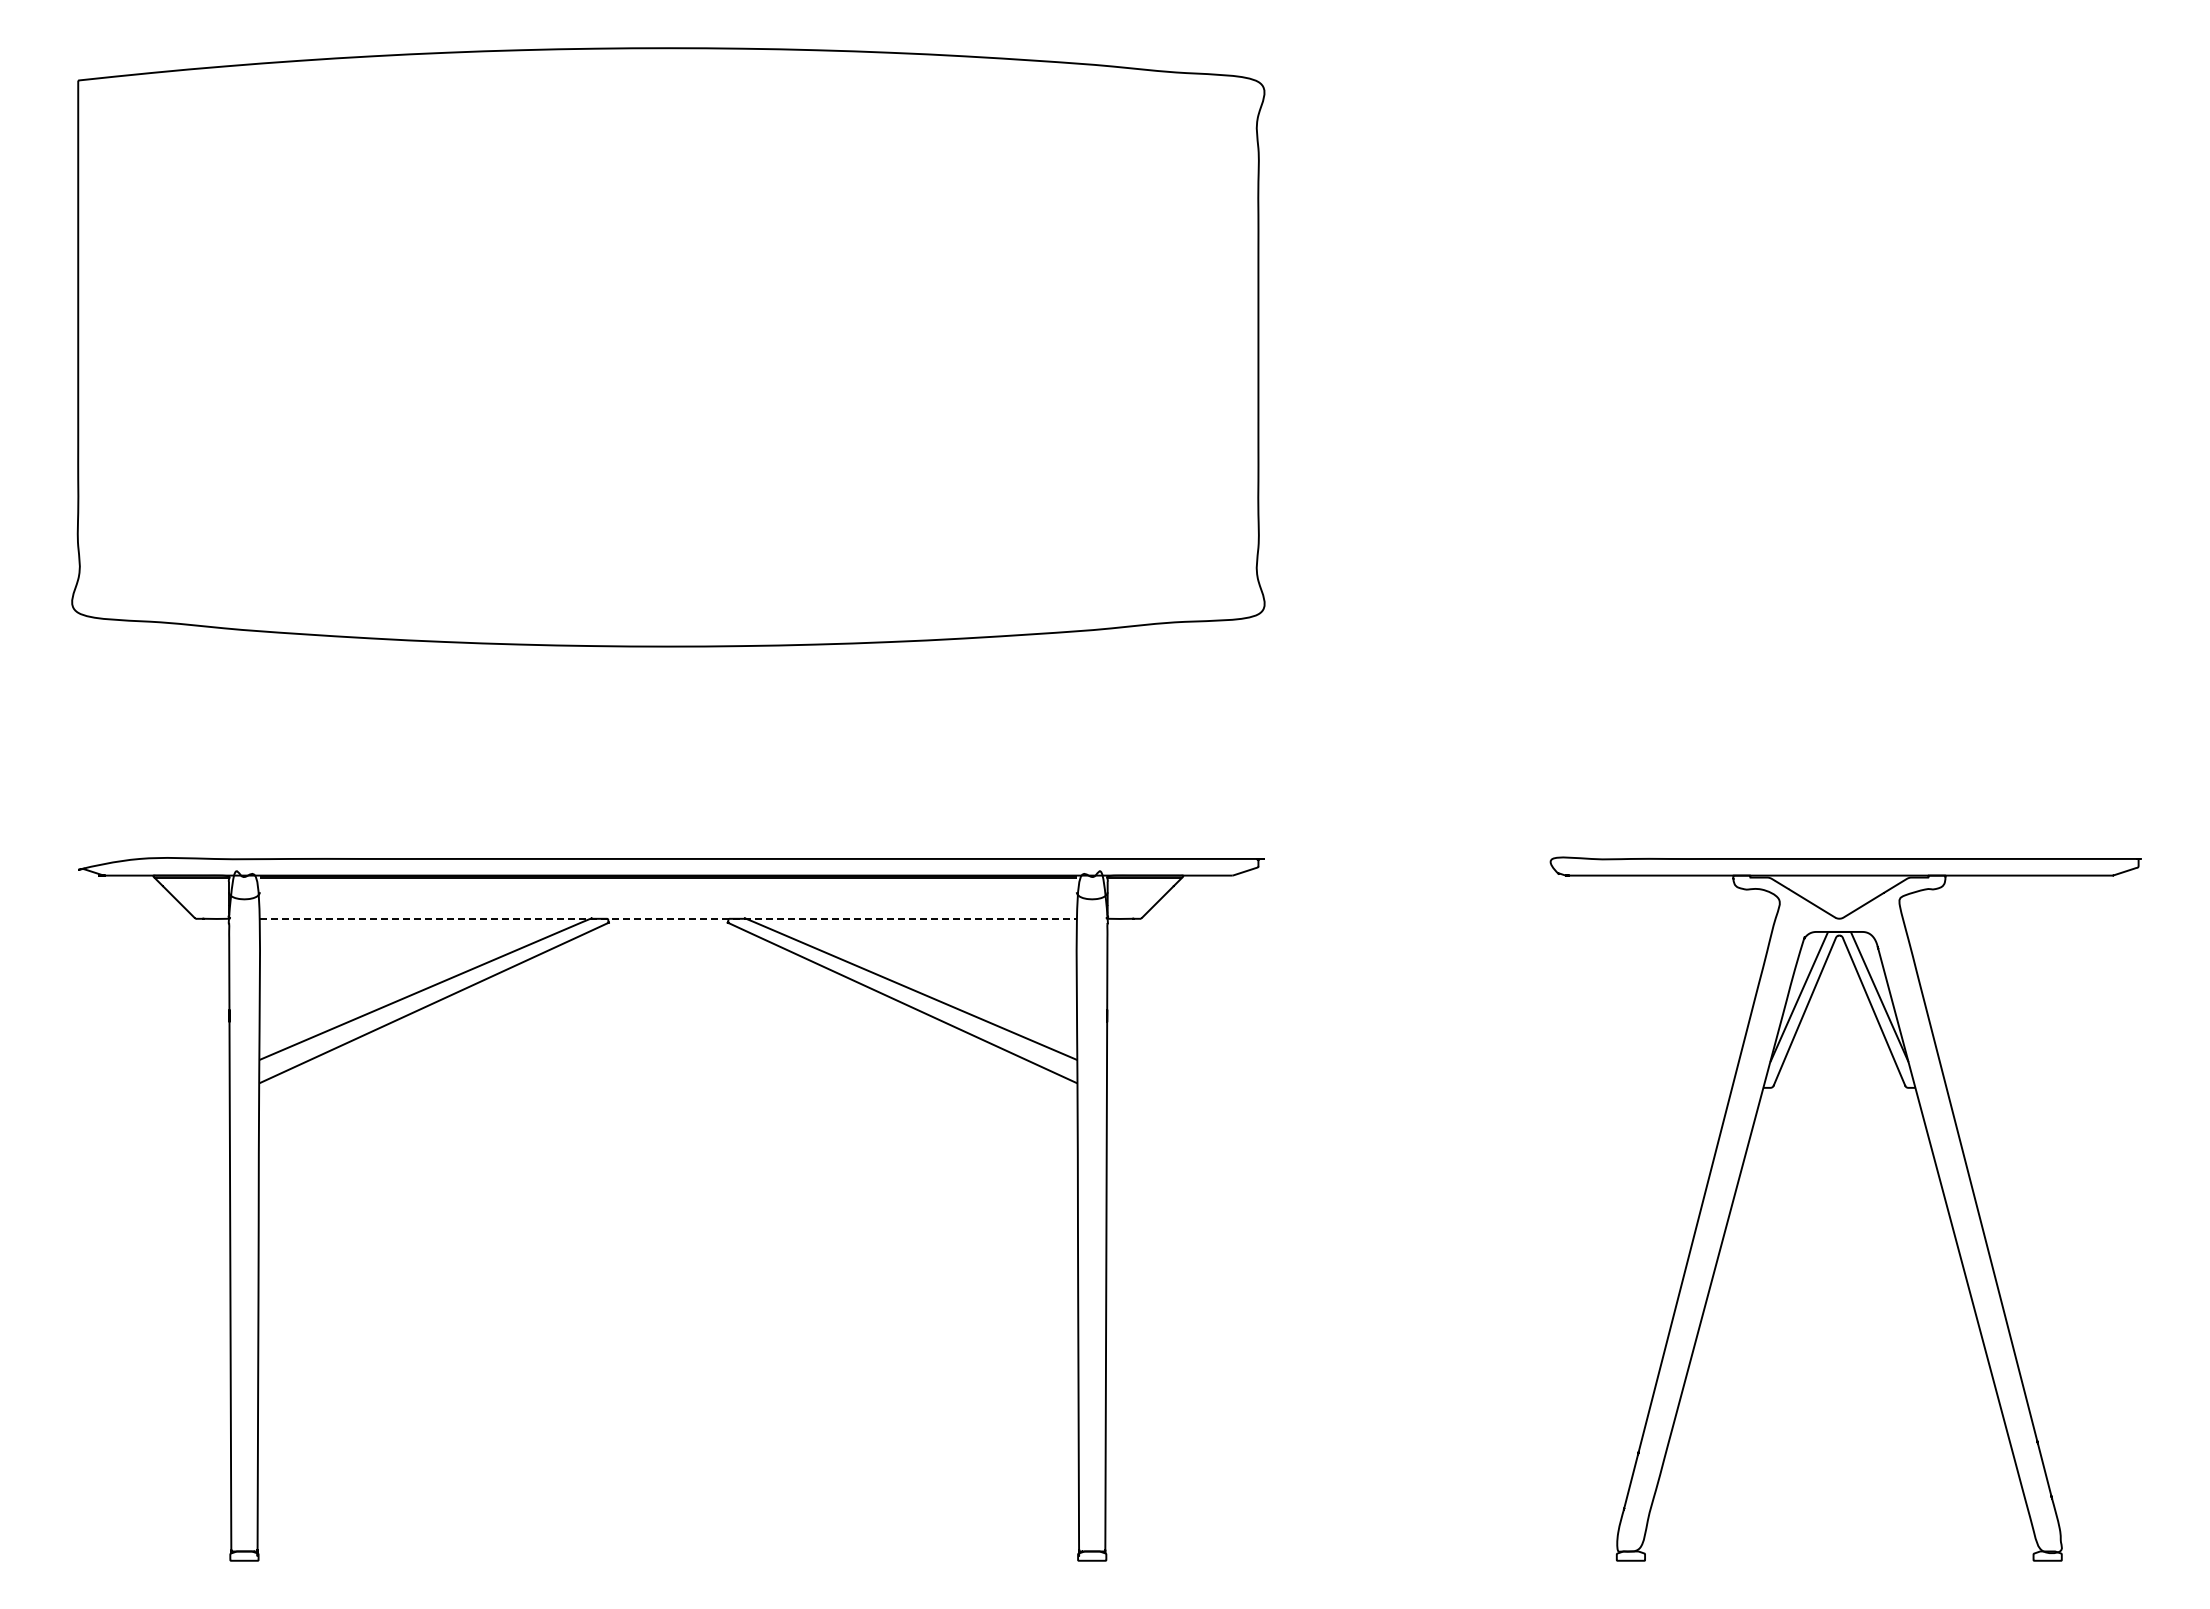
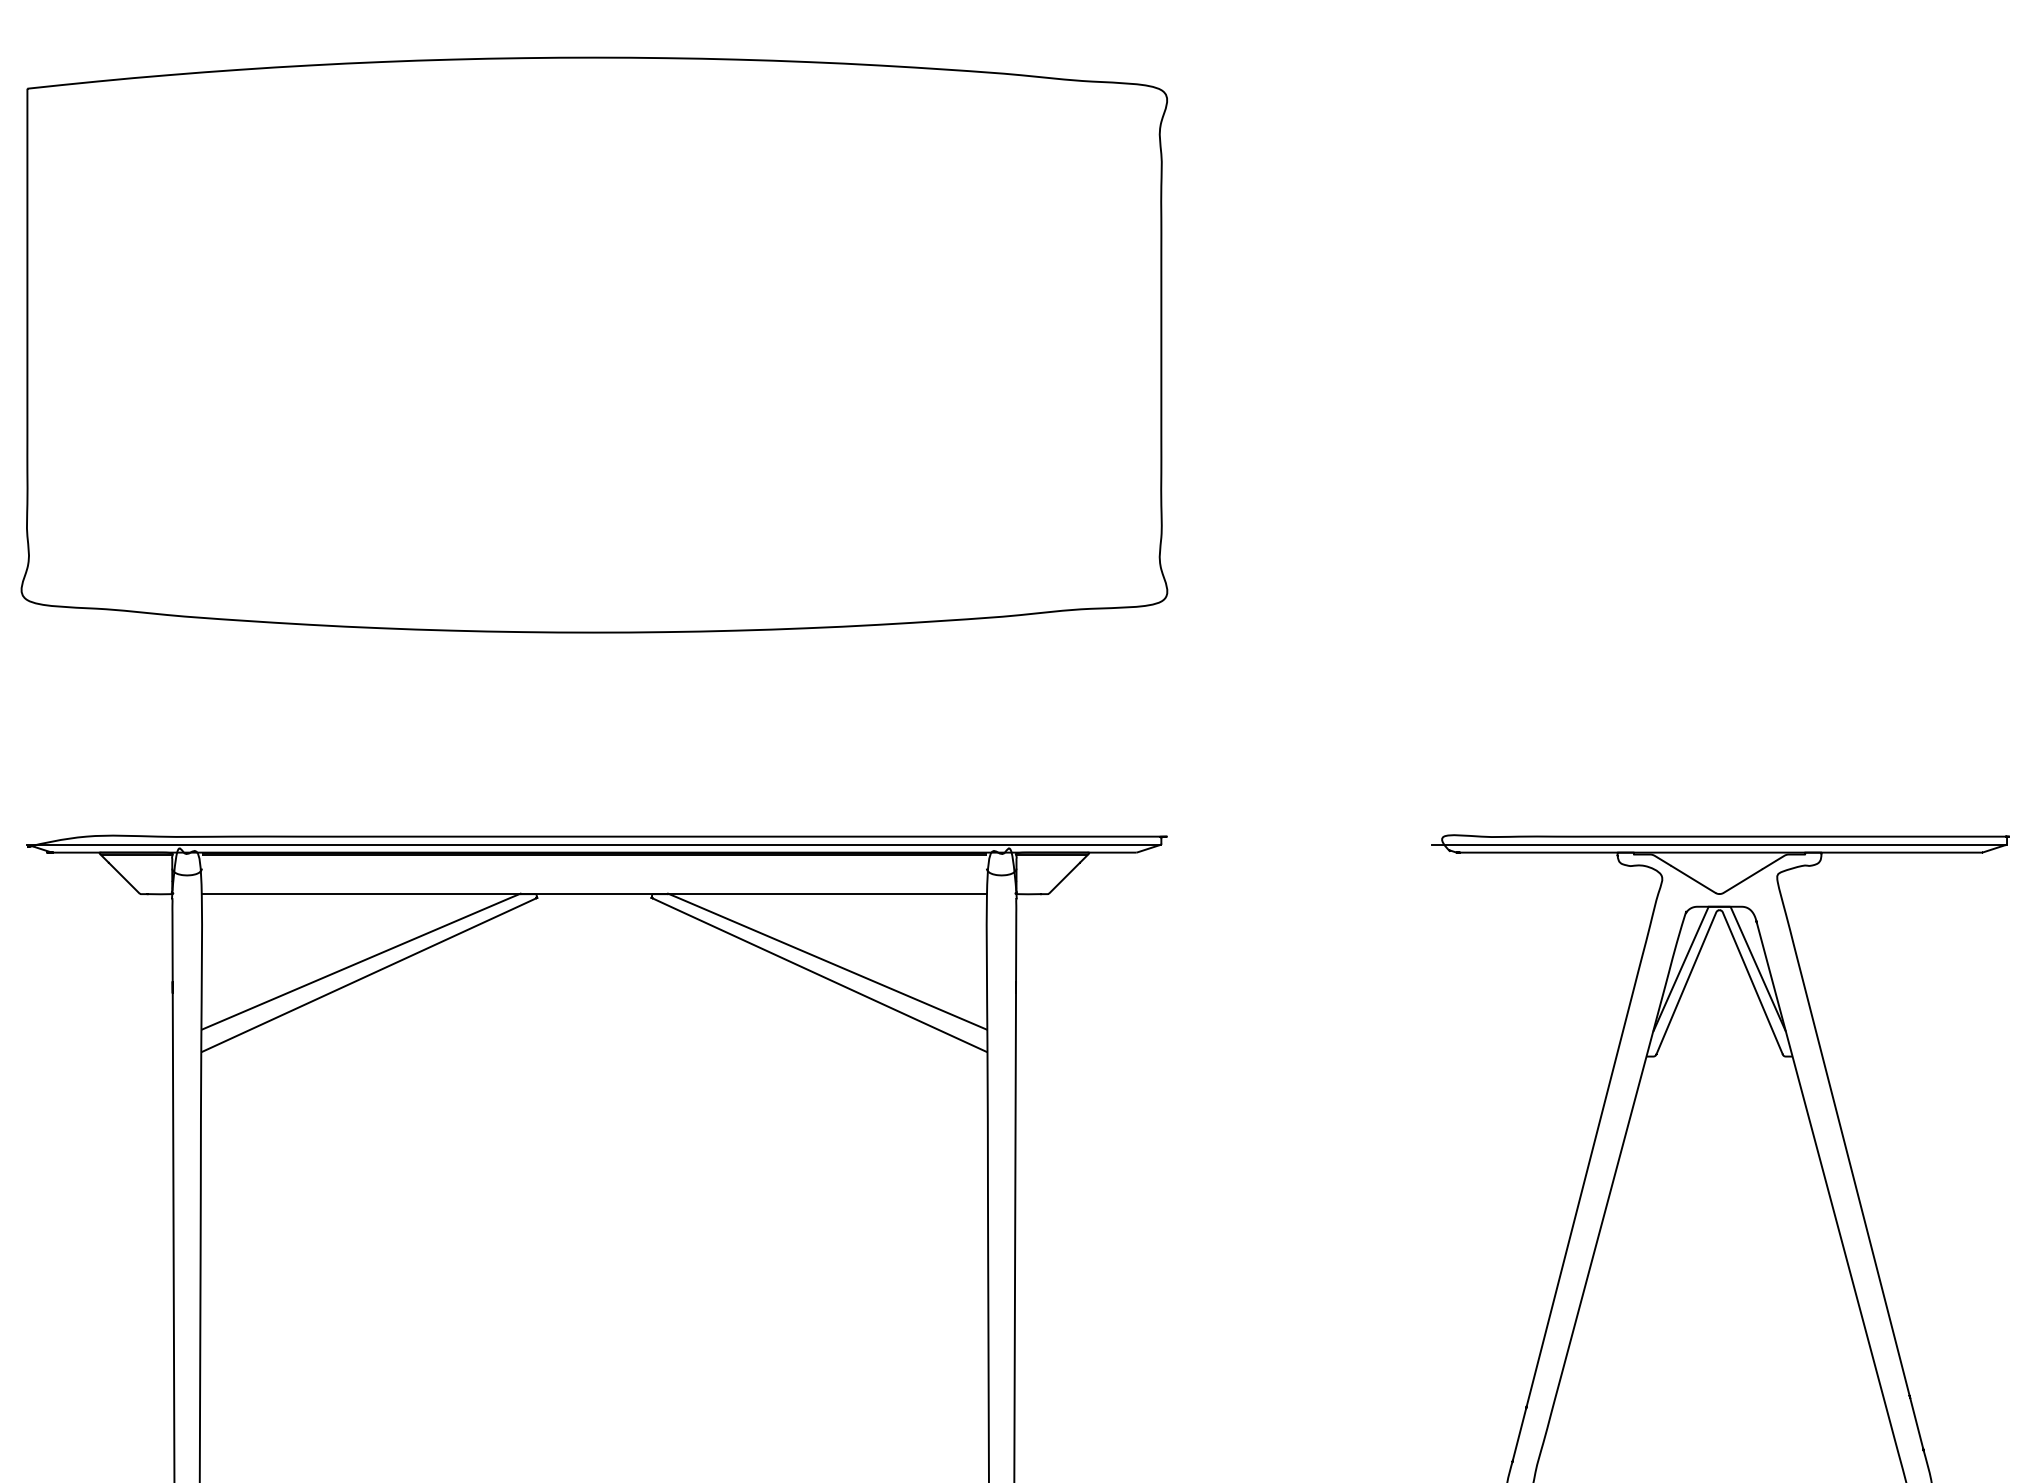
line: (668, 867) -> (594, 844), added
line: (1839, 867) -> (1719, 844), added
line: (668, 918) -> (594, 893), dashed -> solid

